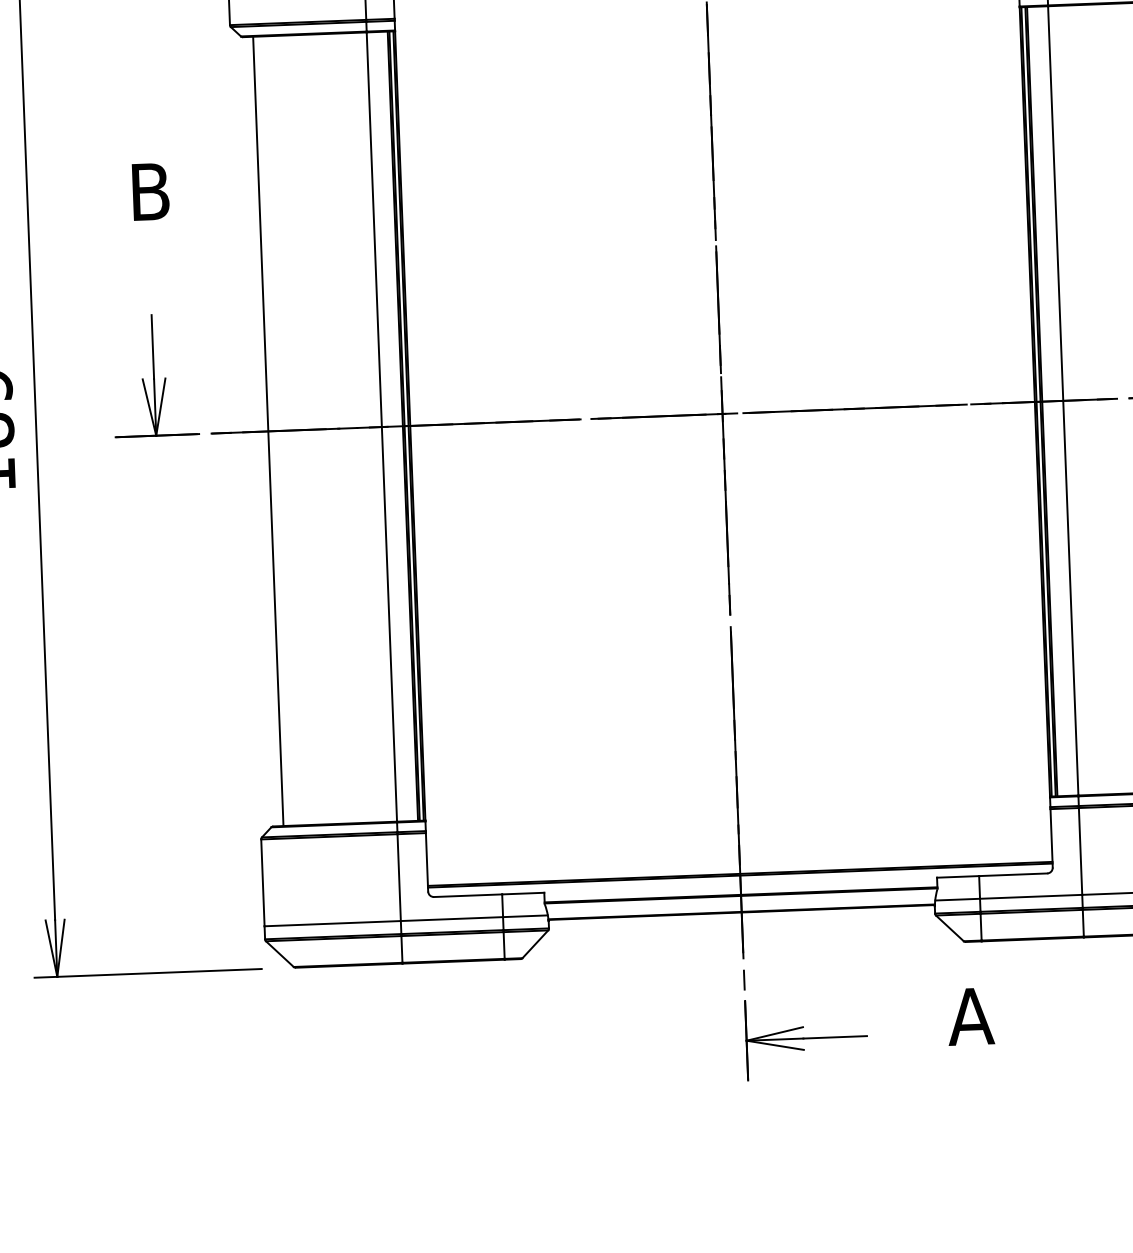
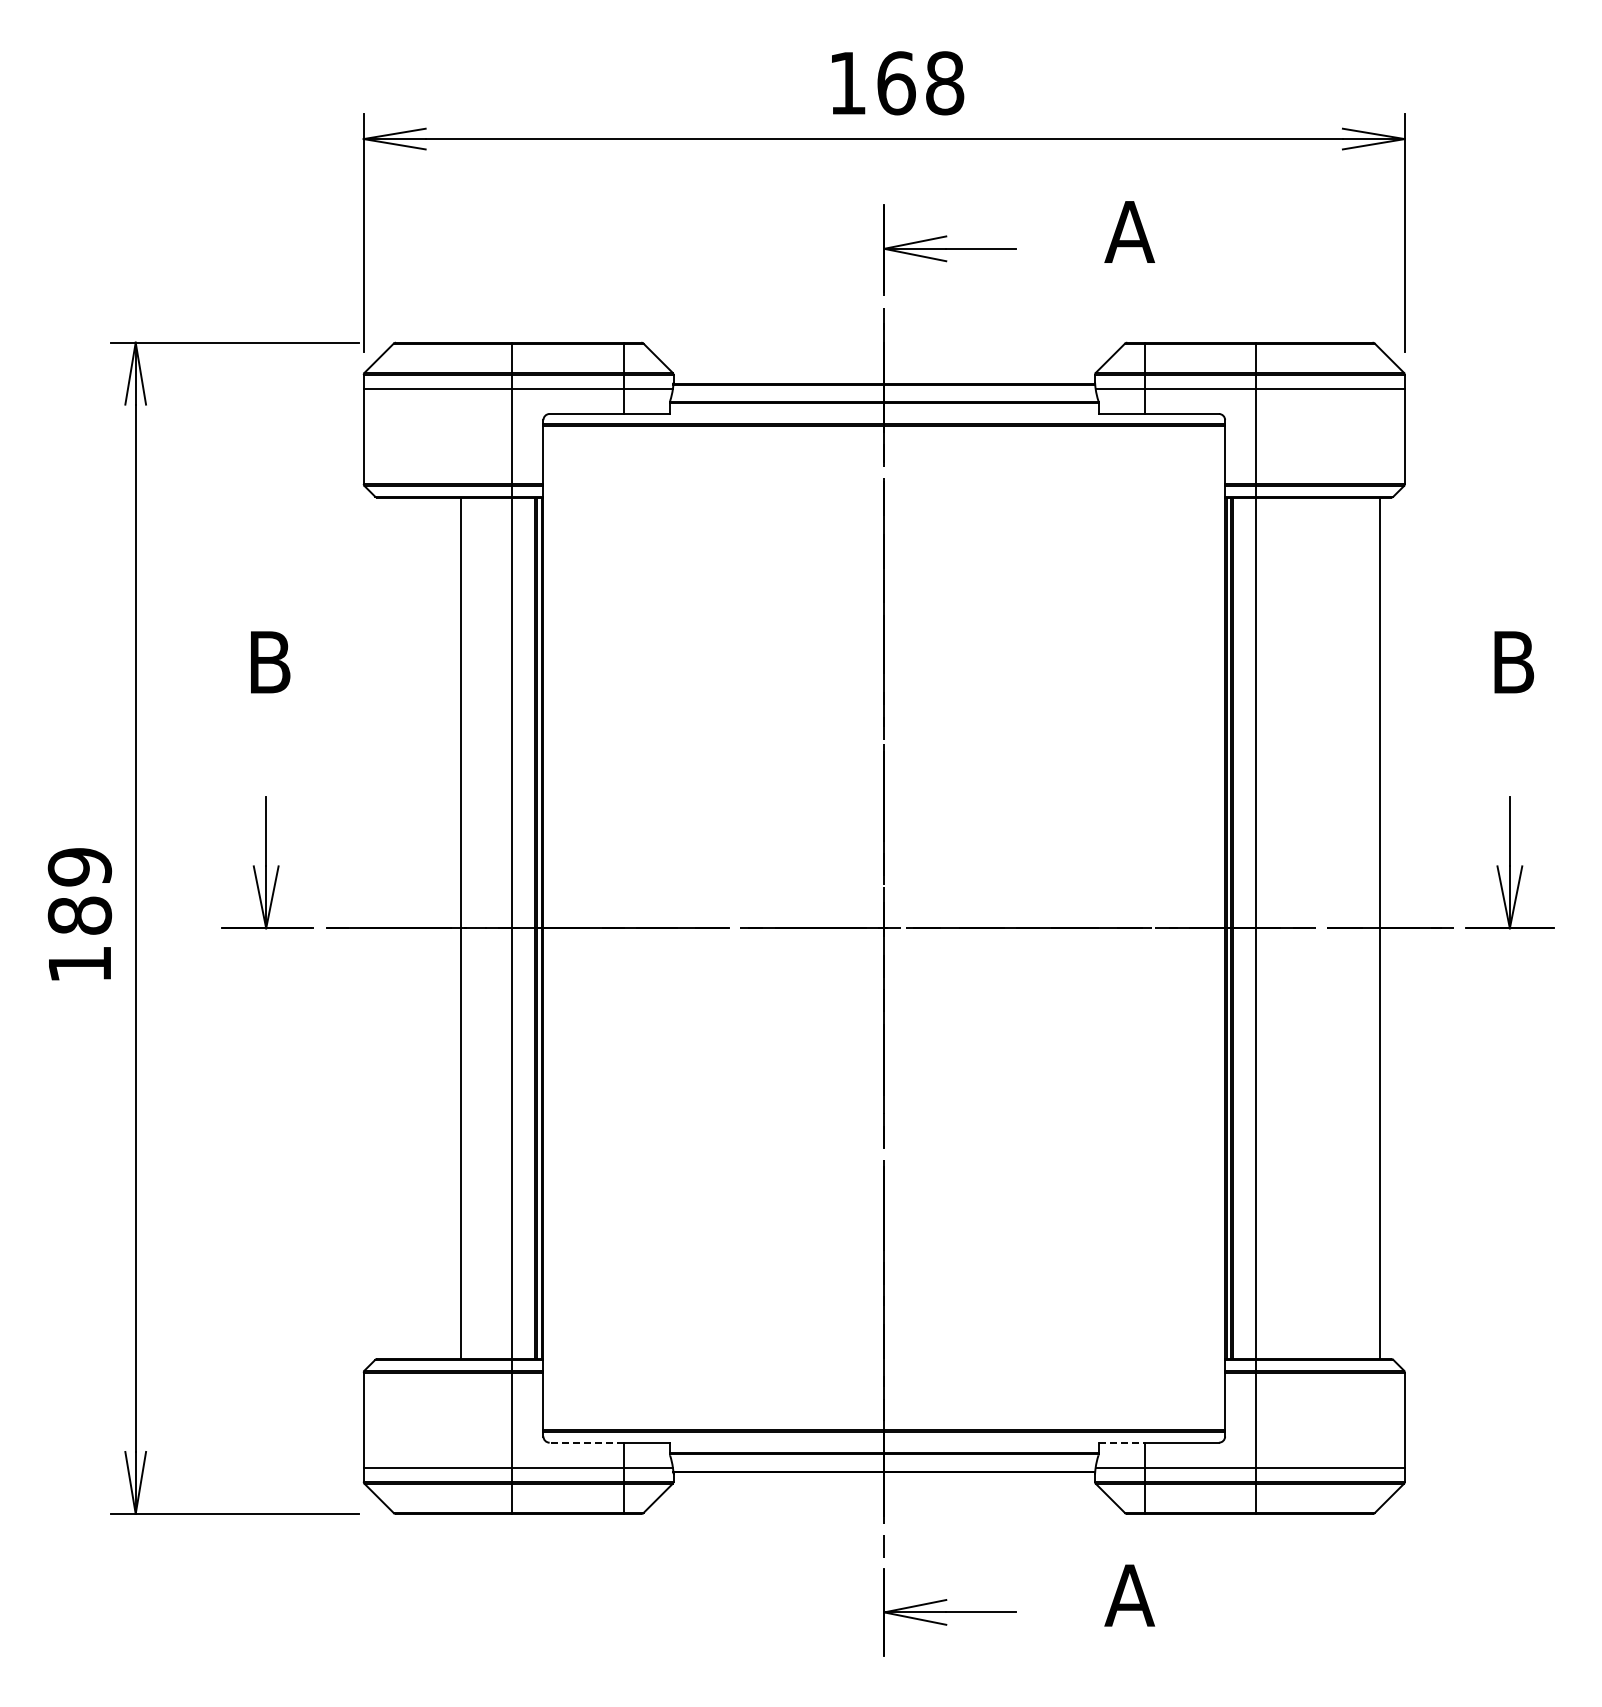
line: (268, 431) -> (460, 928), moved
line: (957, 876) -> (1121, 1442), solid -> dashed
line: (467, 895) -> (586, 1442), solid -> dashed

